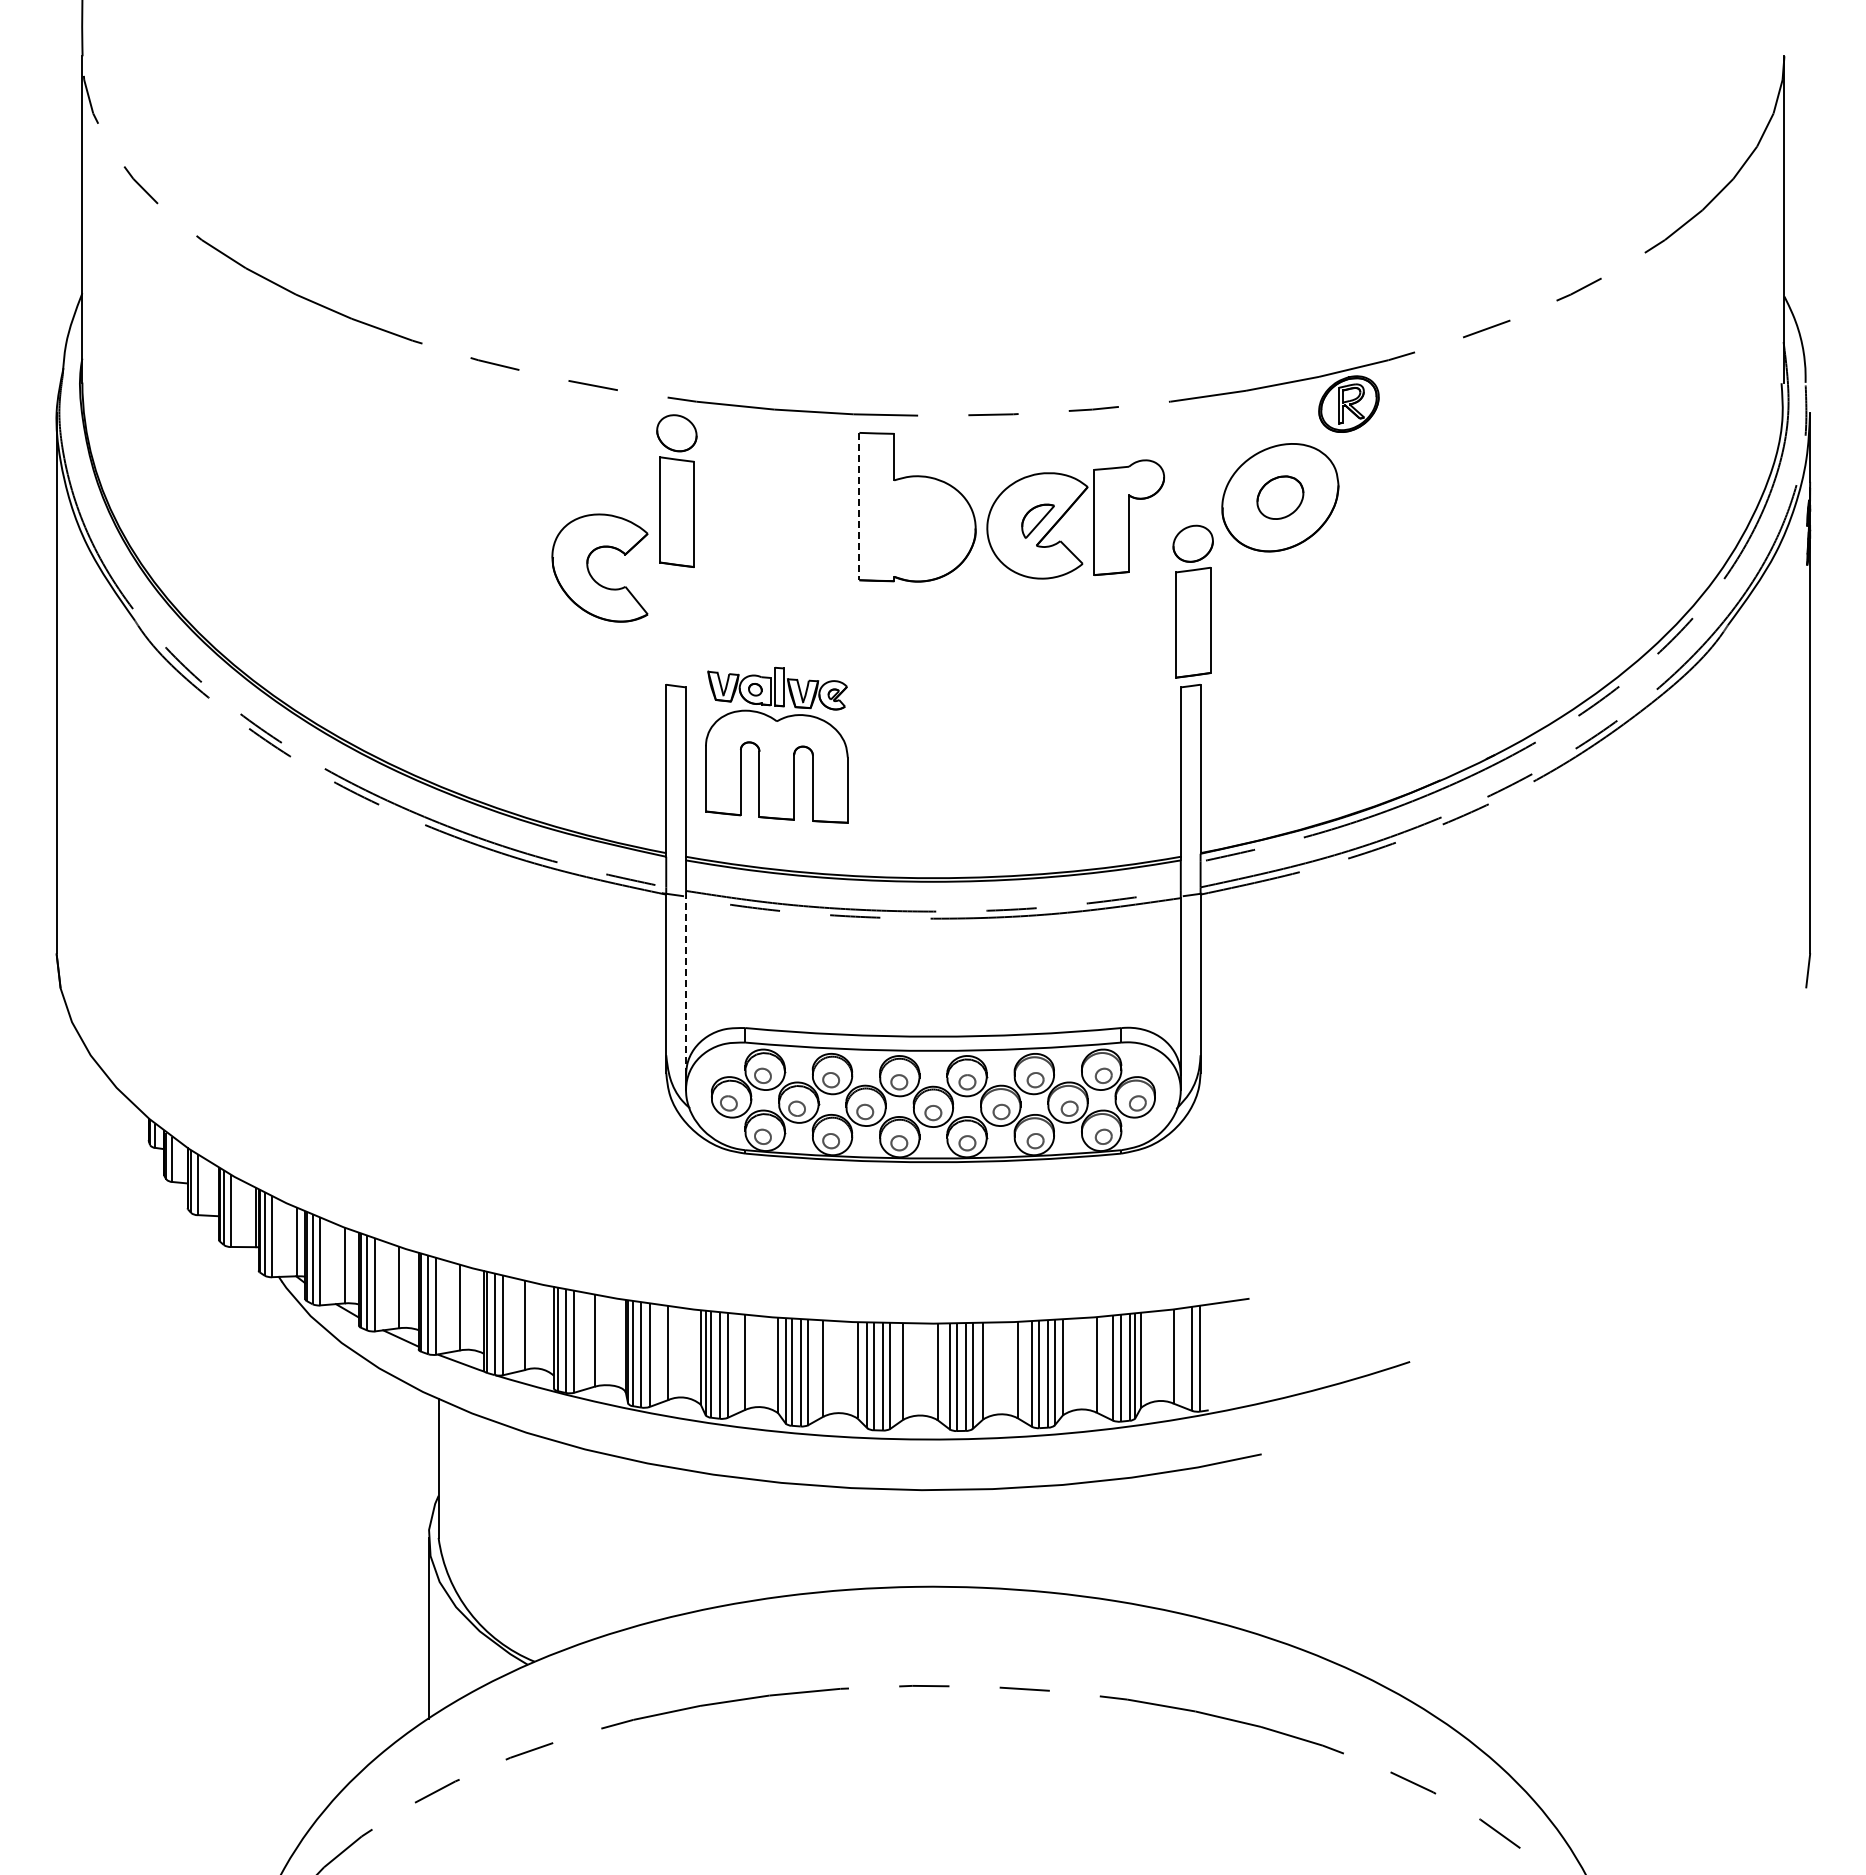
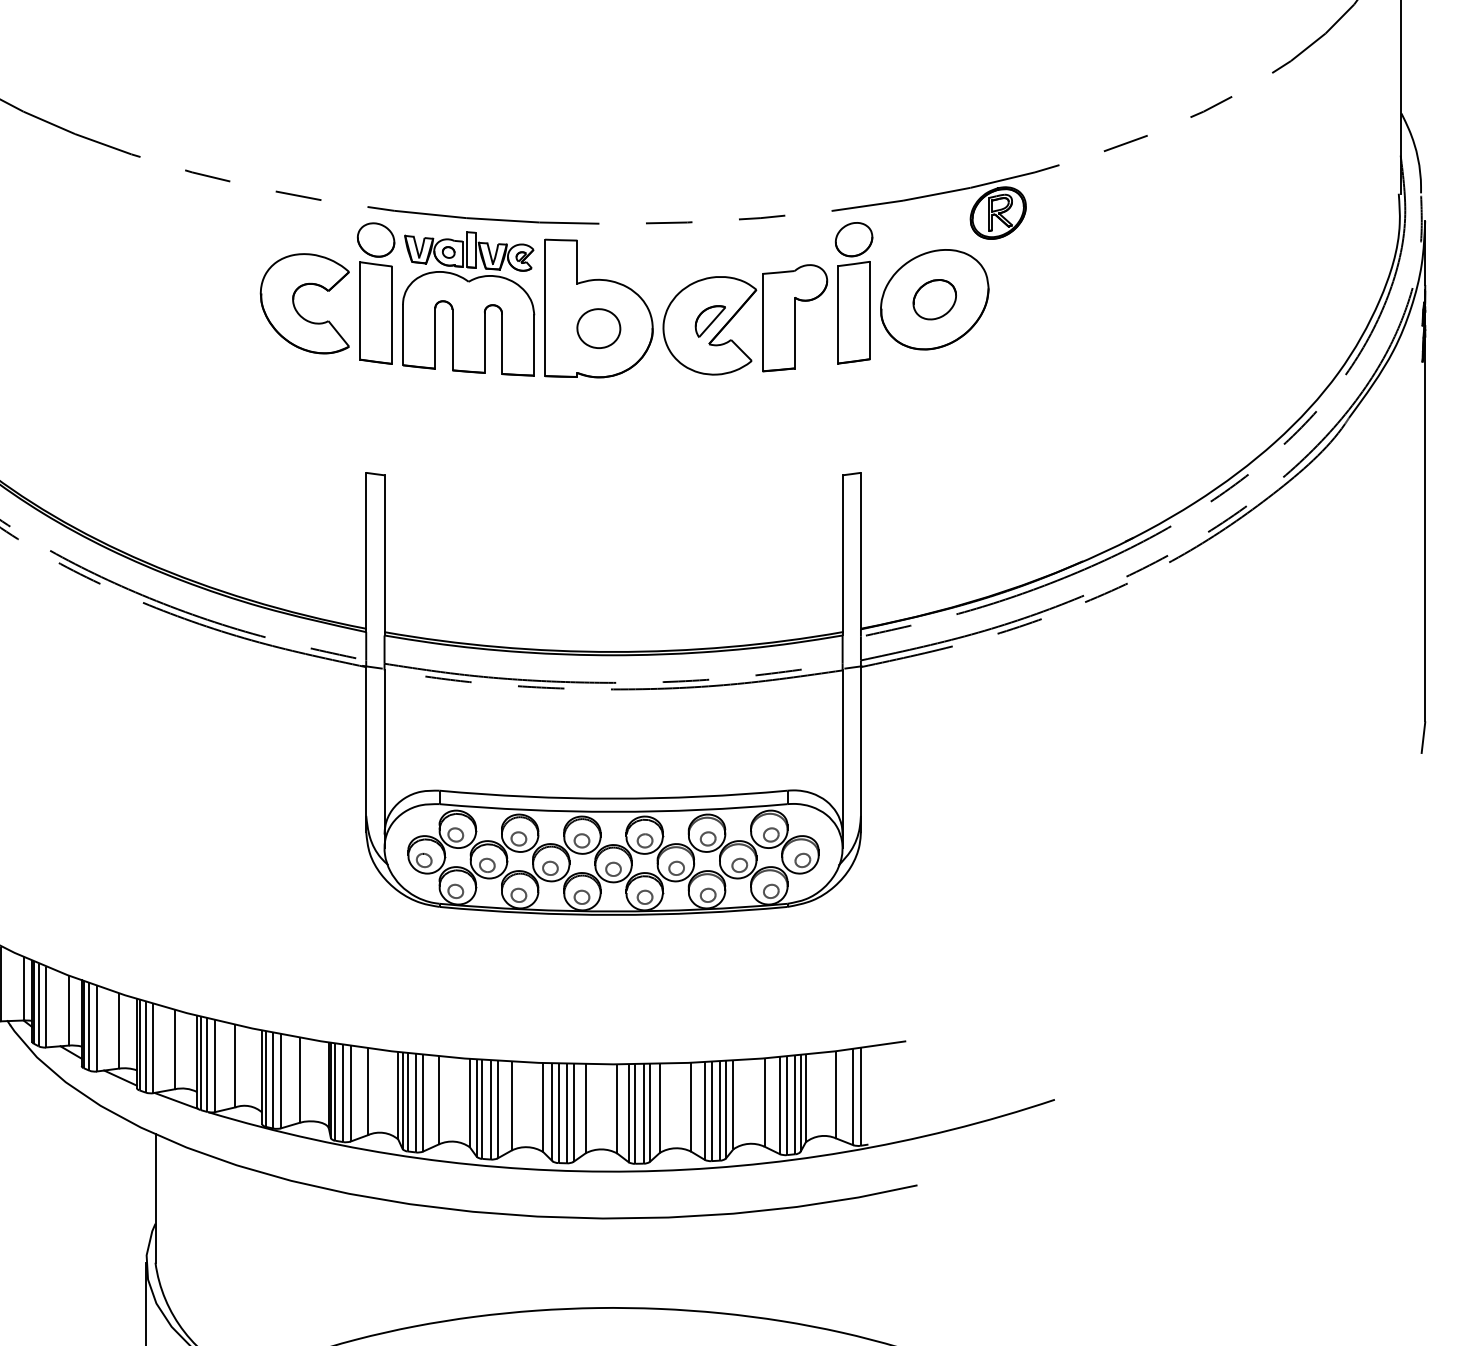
line: (859, 506) -> (545, 307), dashed -> solid
part: (917, 528) -> (598, 328), added
part: (590, 572) -> (296, 307), moved
part: (1192, 601) -> (853, 293), moved
part: (776, 744) -> (468, 303), moved
line: (686, 986) -> (384, 752), dashed -> solid

